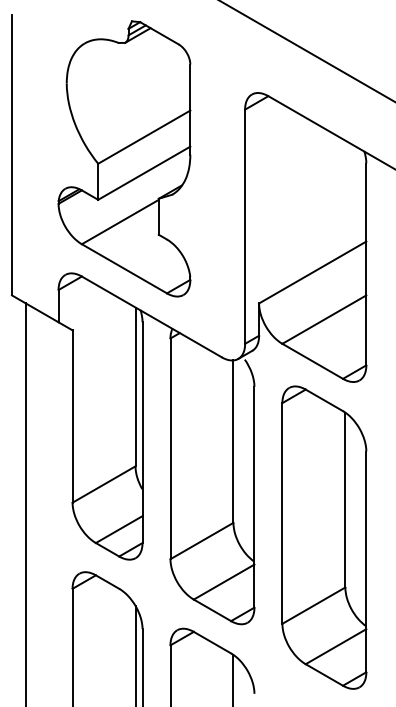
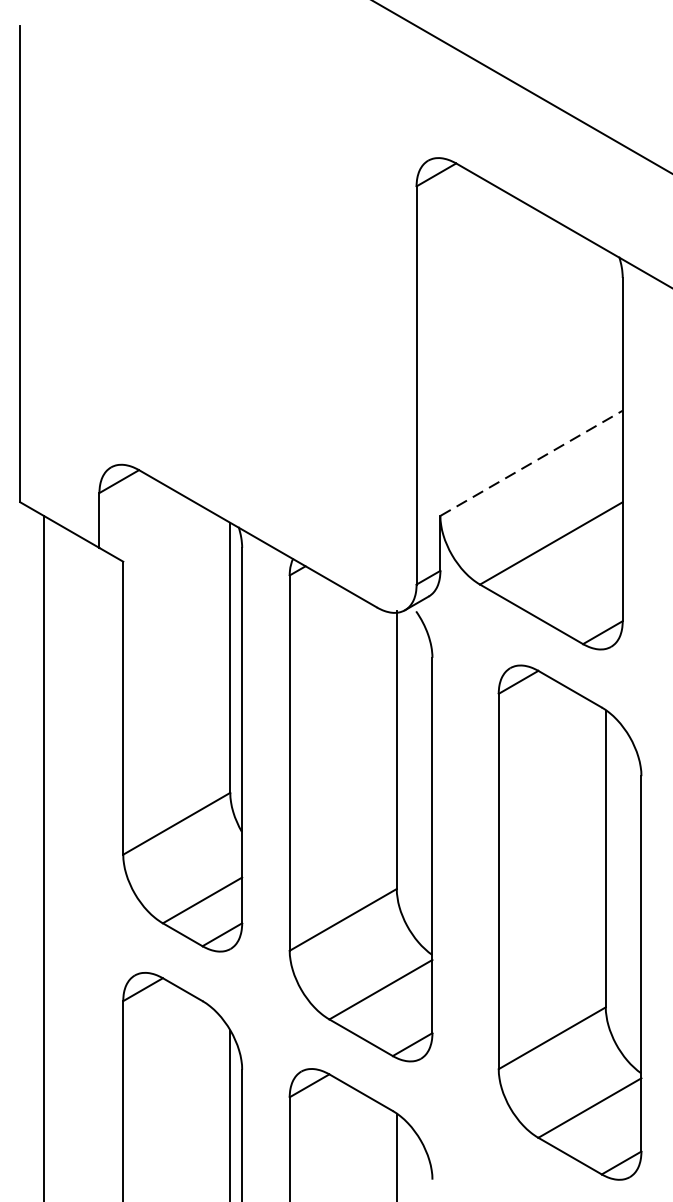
part: (124, 158) -> (211, 269), removed
line: (312, 272) -> (531, 463), solid -> dashed
part: (324, 537) -> (570, 922), moved

